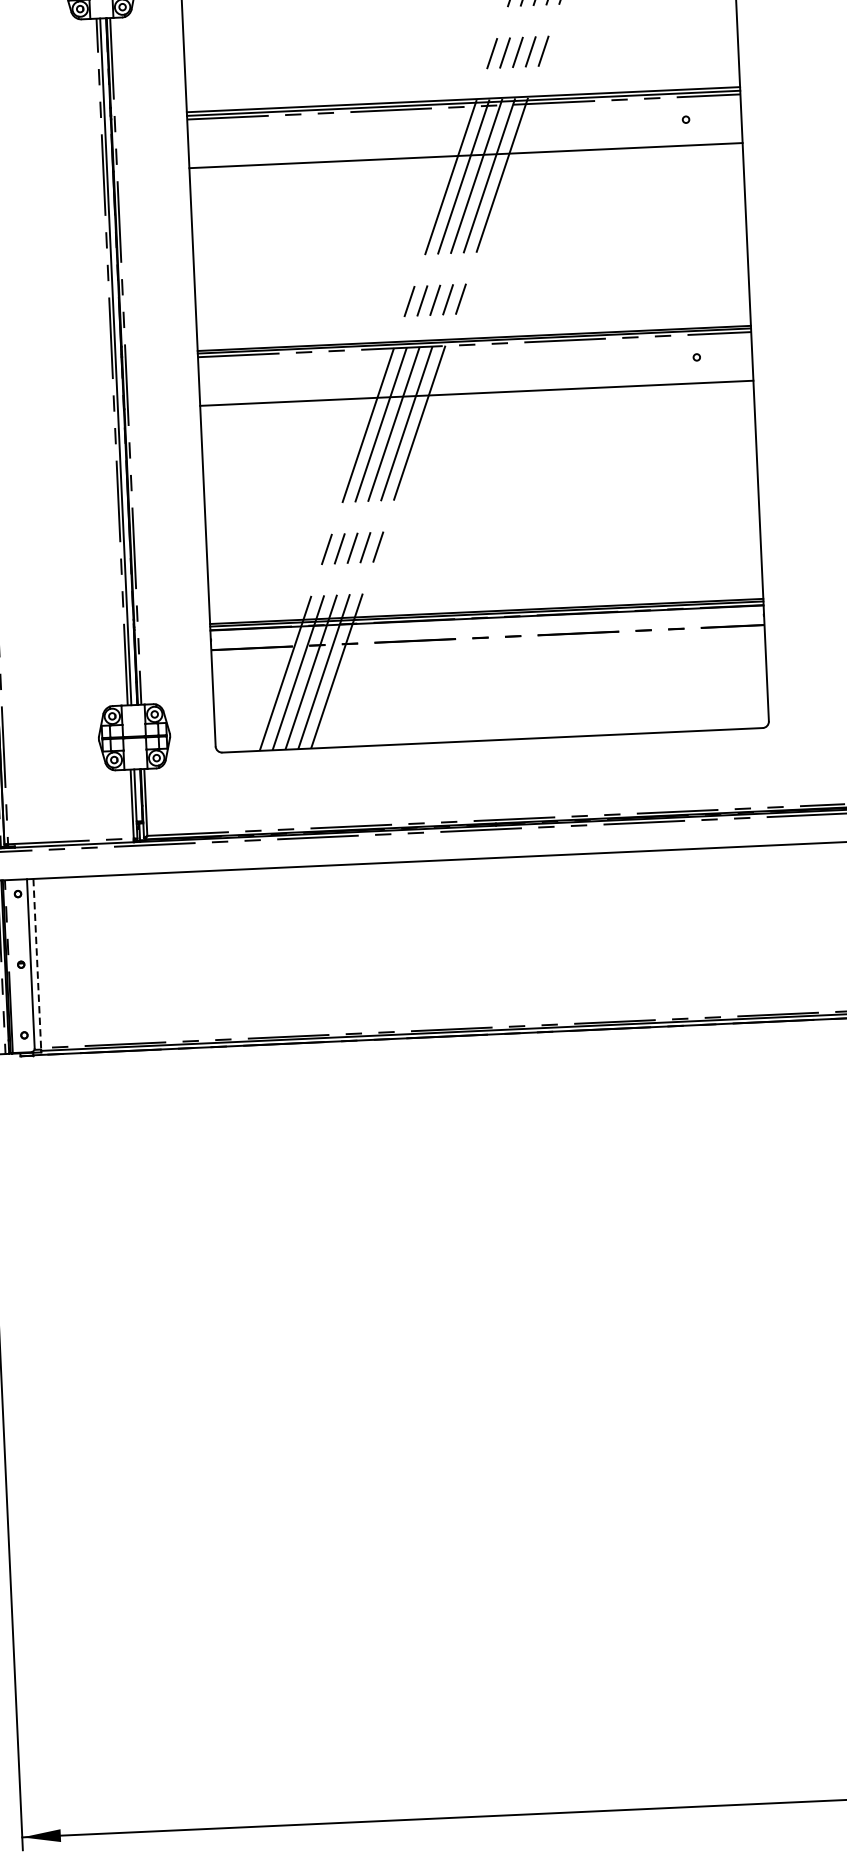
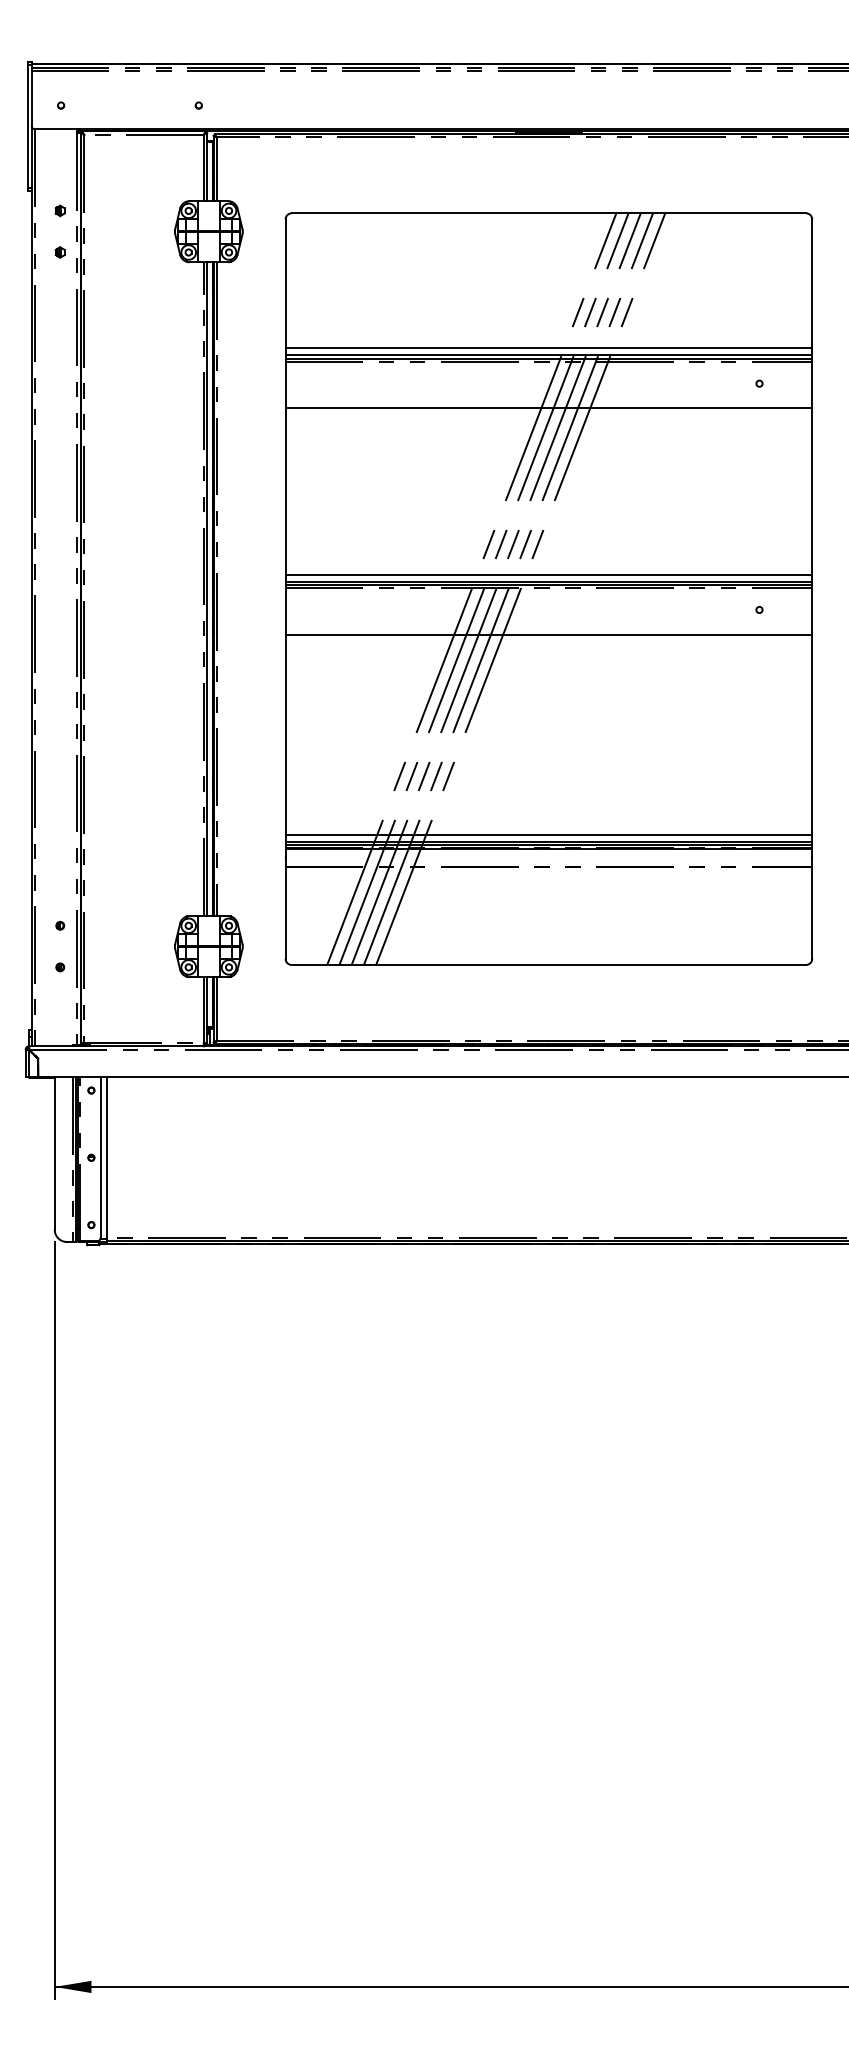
line: (462, 91) -> (548, 347), added
line: (473, 331) -> (548, 575), added
line: (485, 603) -> (548, 834), added
line: (37, 964) -> (106, 1158), dashed -> solid

